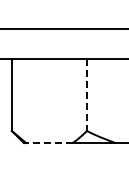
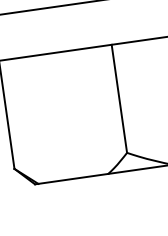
line: (86, 95) -> (118, 99), dashed -> solid
line: (48, 143) -> (72, 179), dashed -> solid

